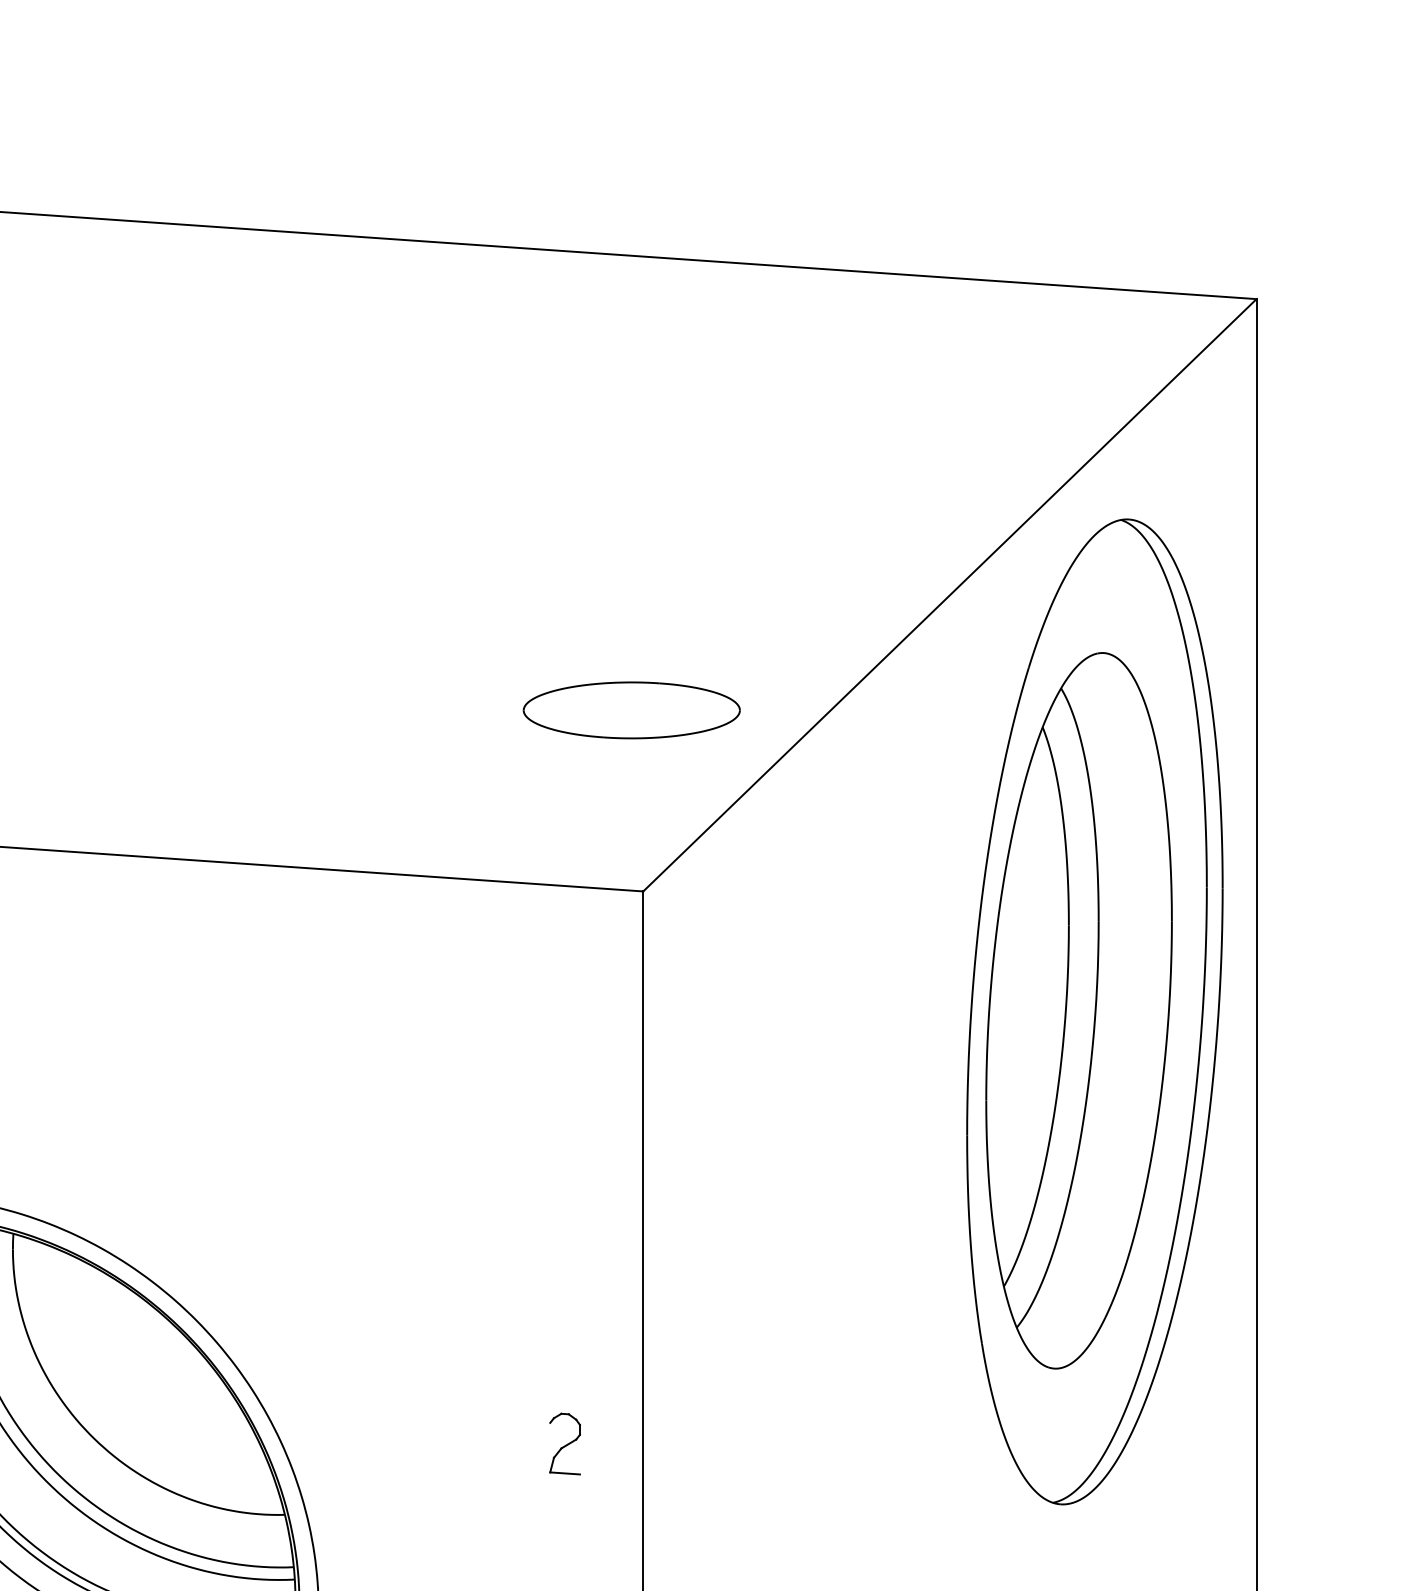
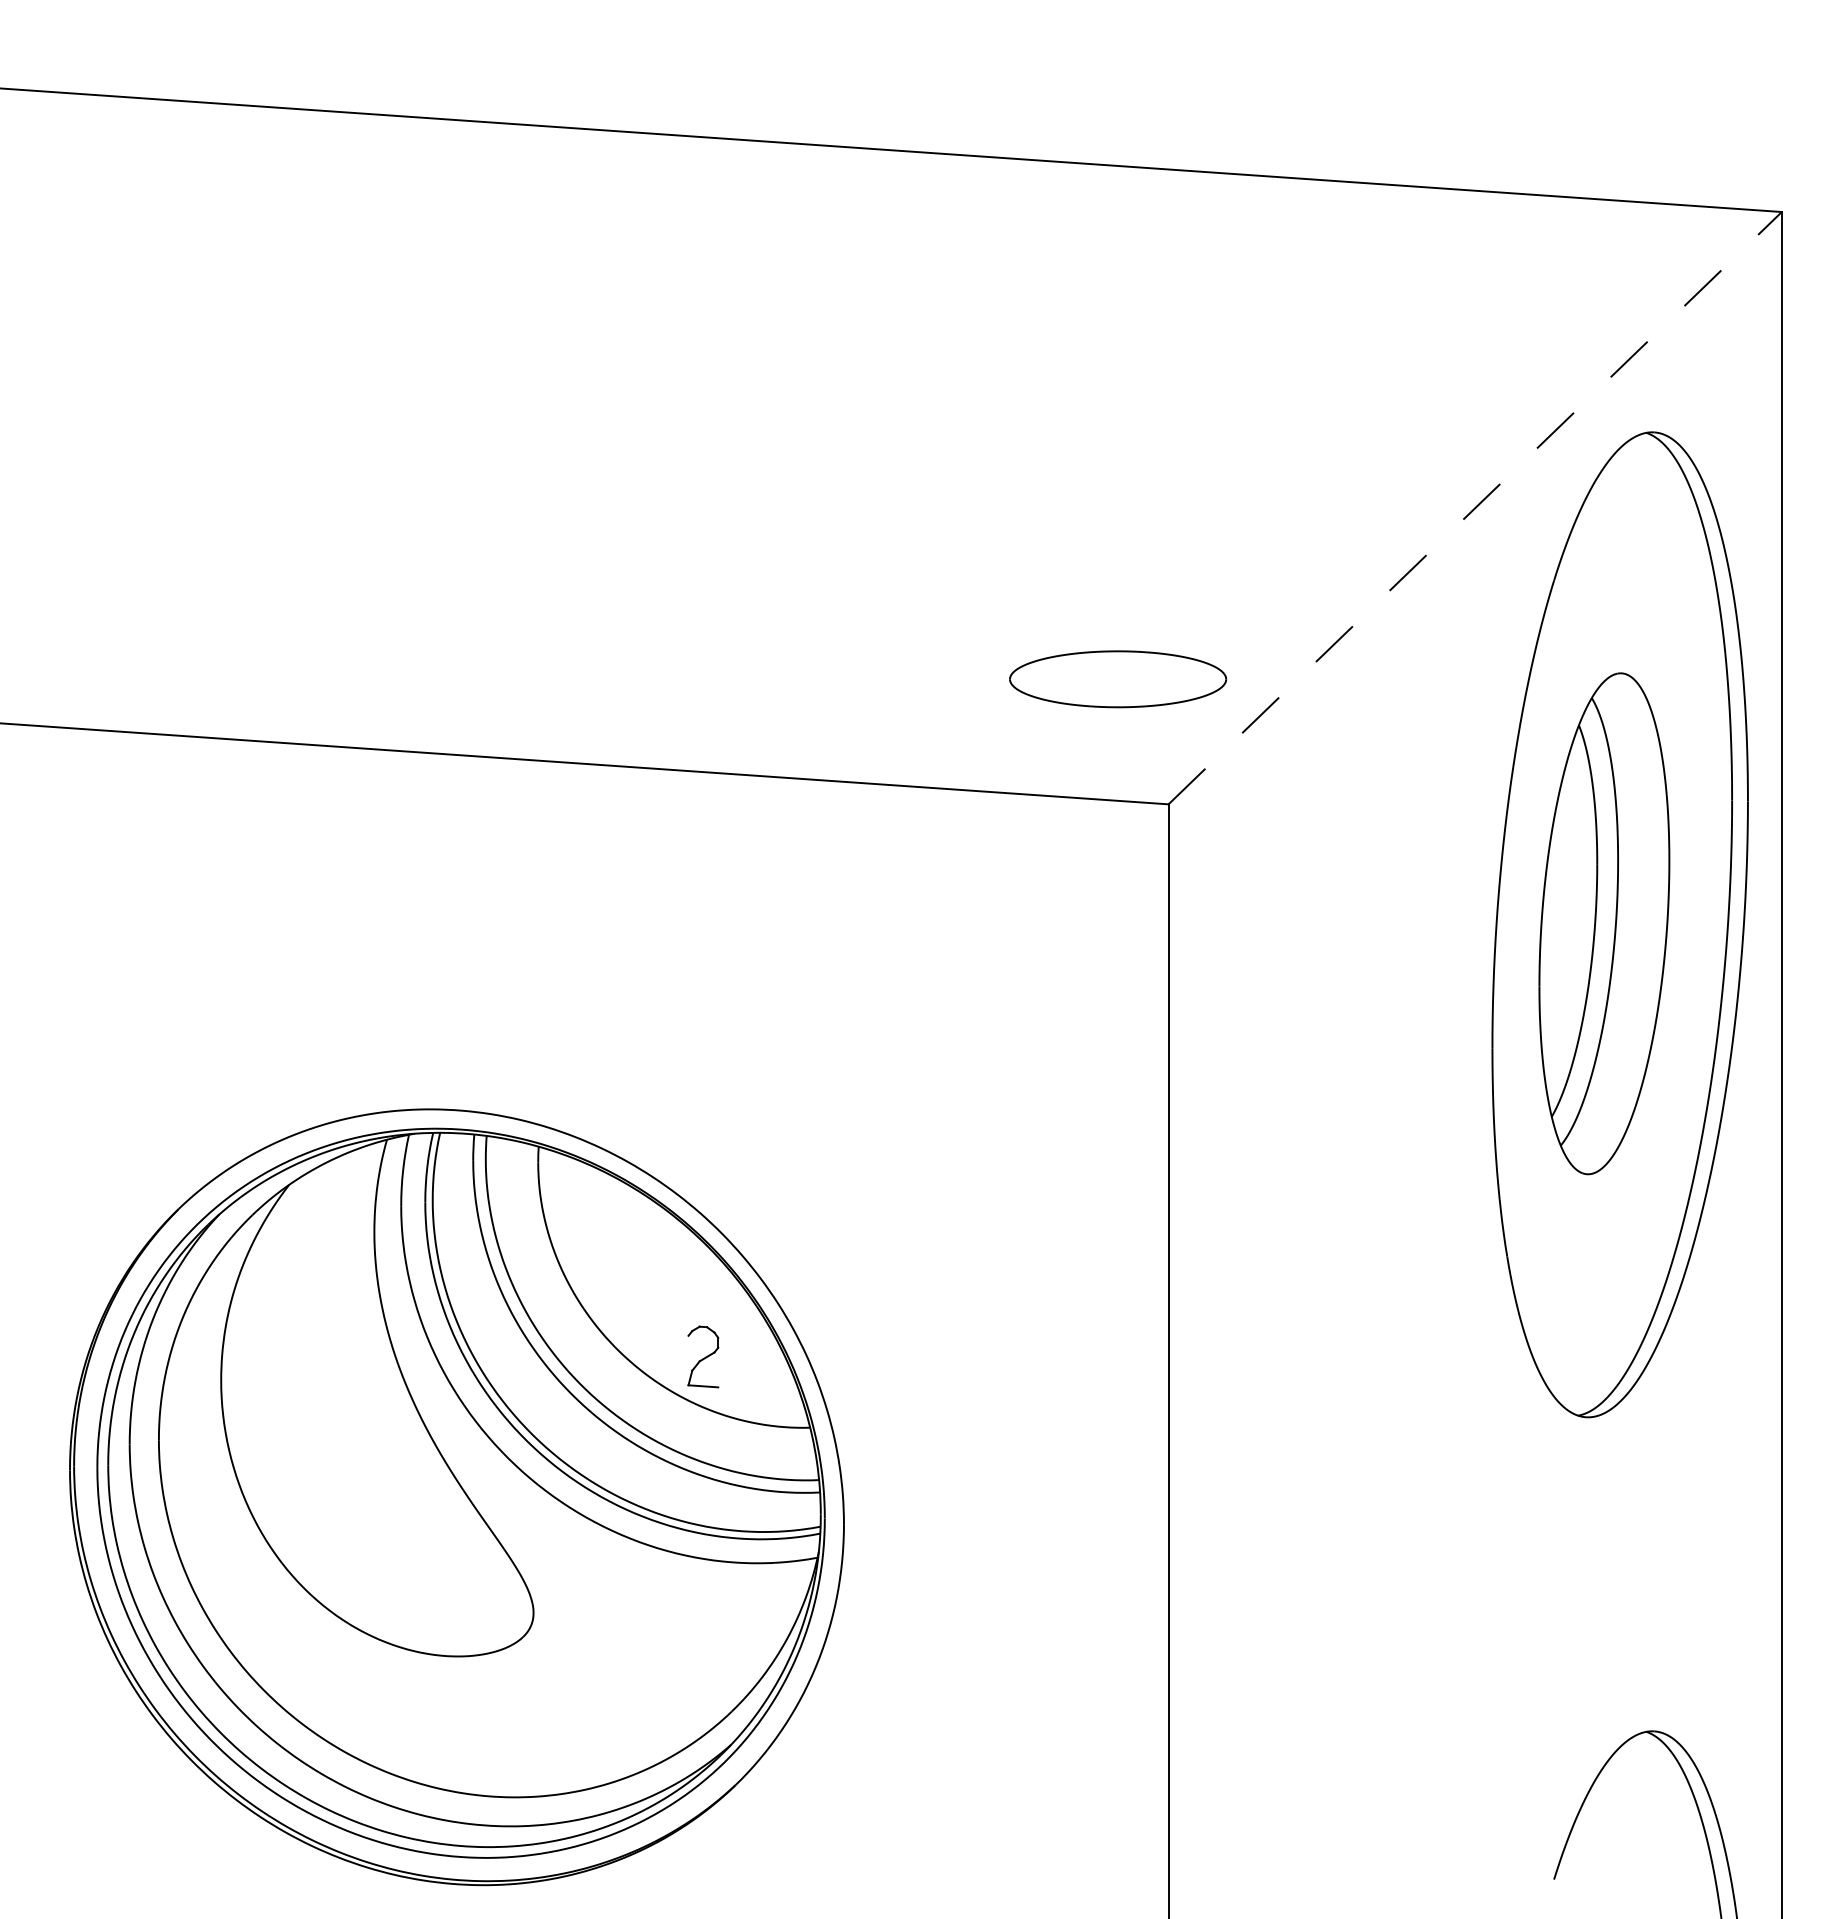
line: (950, 594) -> (1475, 507), solid -> dashed
part: (632, 710) -> (1118, 679), moved
part: (1079, 1010) -> (1604, 923), size x0.7
part: (565, 1443) -> (703, 1356), moved

